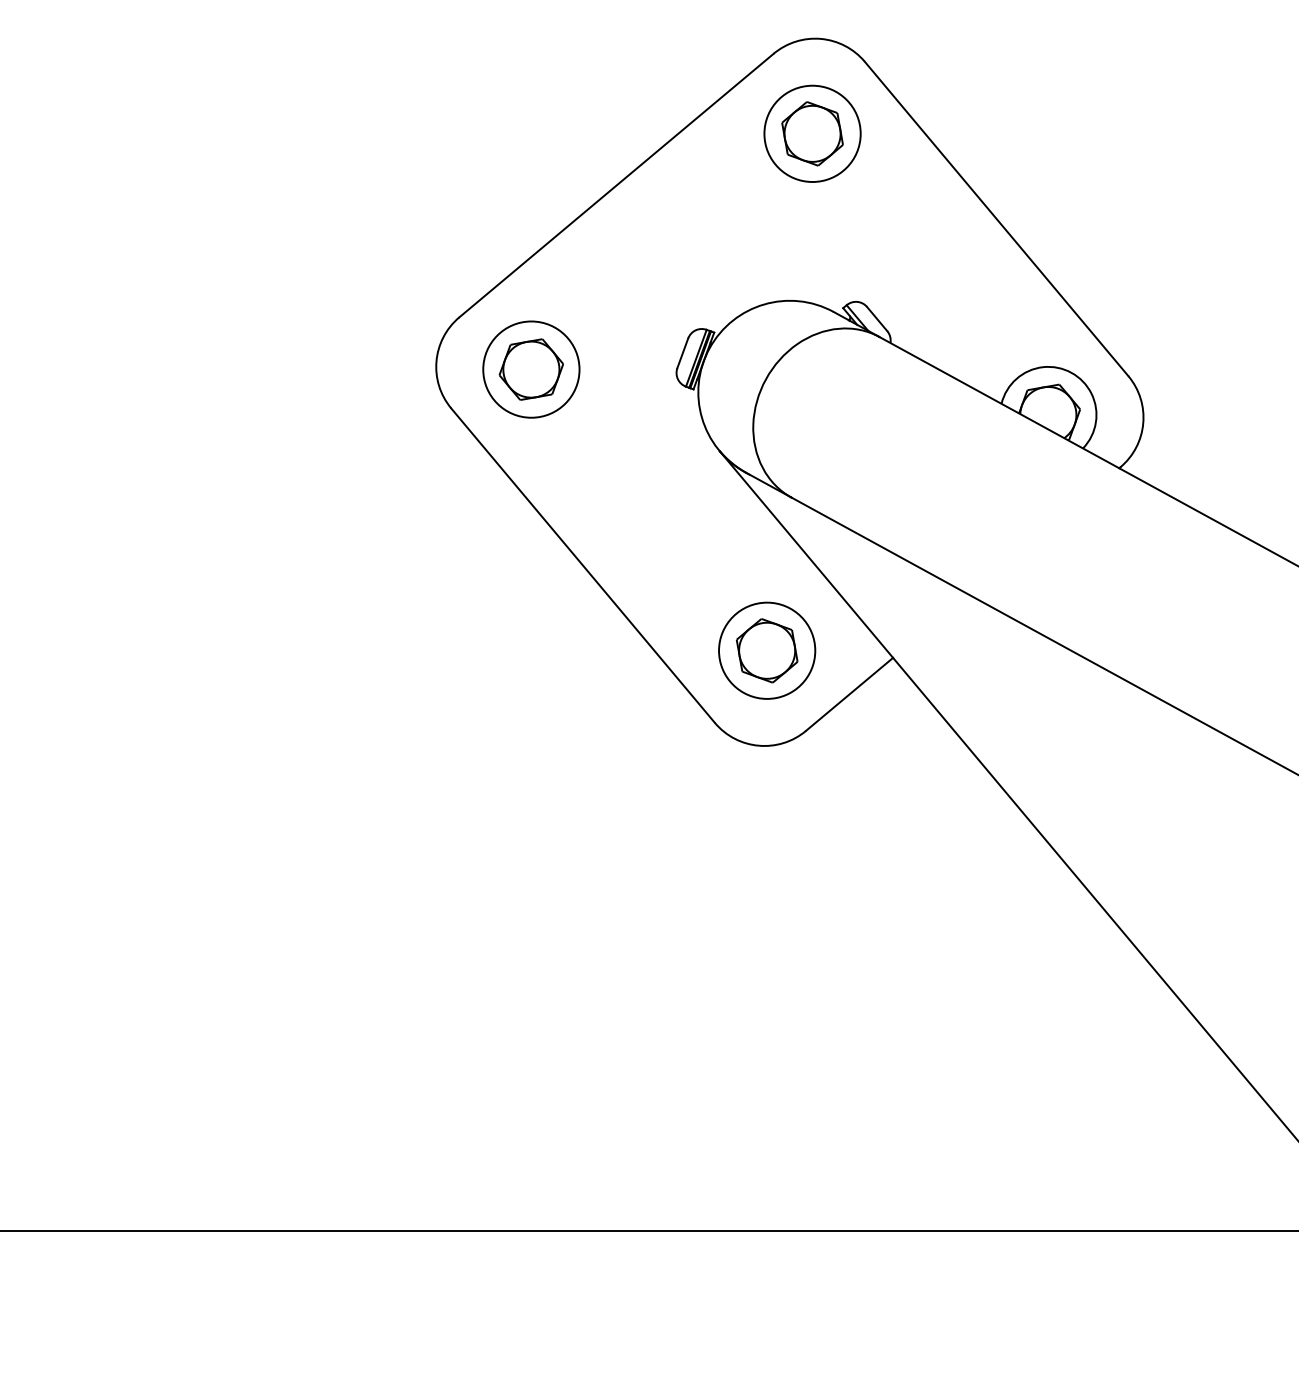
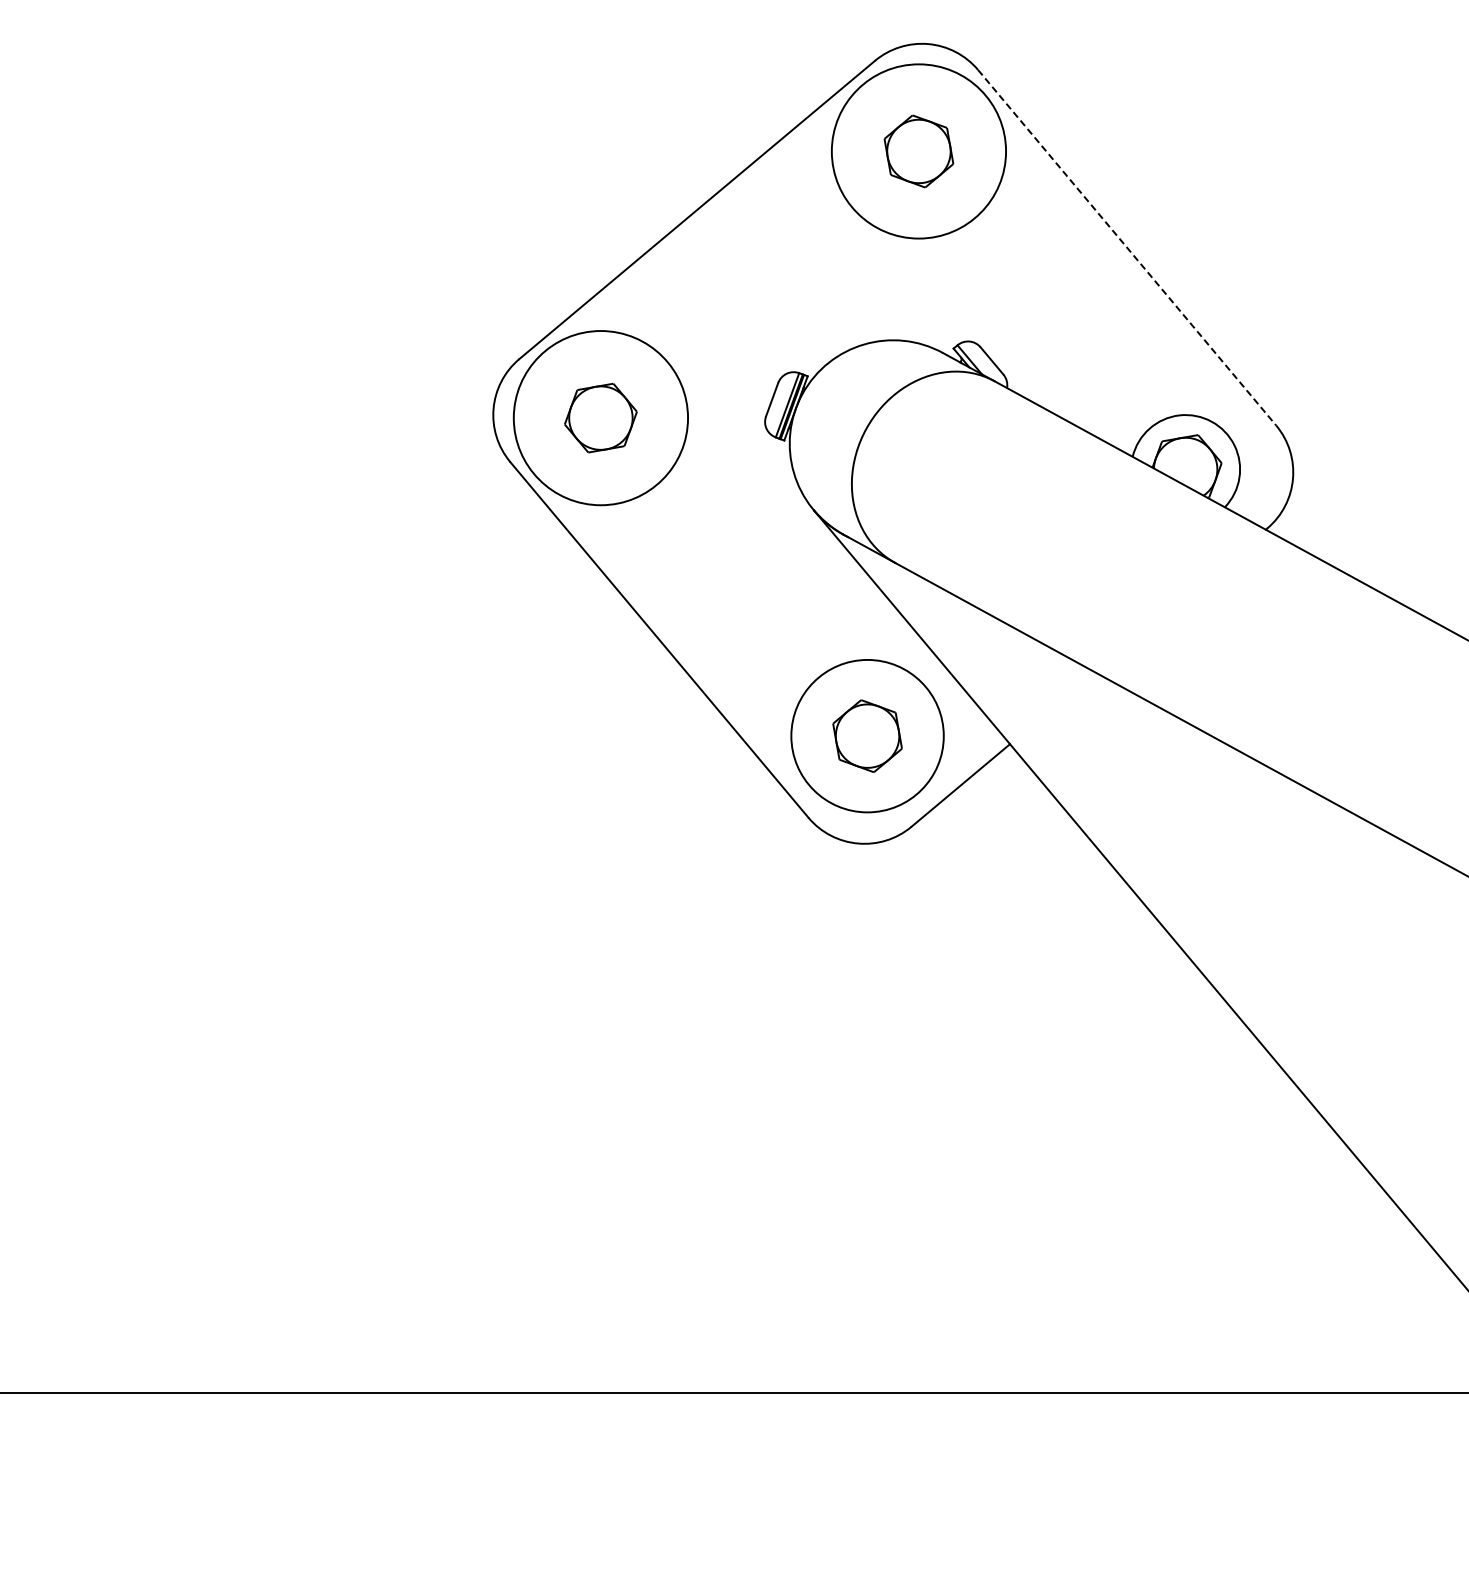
circle: (812, 133) -> (918, 151), size x1.6
line: (996, 218) -> (1127, 247), solid -> dashed
circle: (531, 369) -> (600, 417), size x1.6
circle: (767, 650) -> (867, 735), size x1.4

